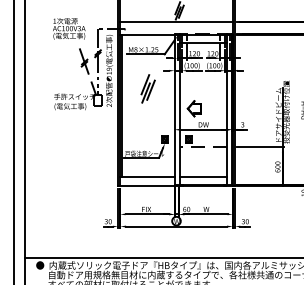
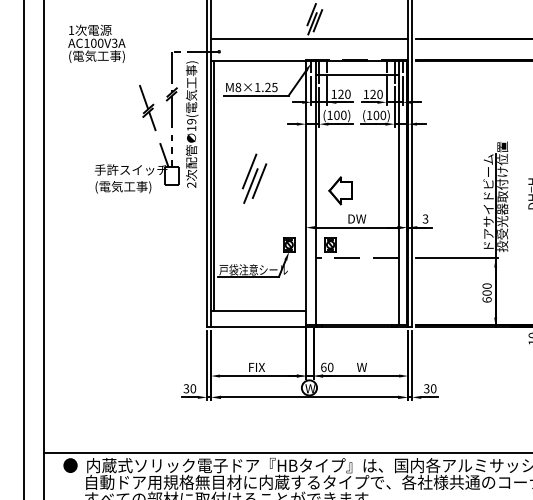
text: (69, 28) -> (97, 43), moved
part: (147, 88) -> (253, 178), moved
line: (203, 177) -> (356, 311), removed

